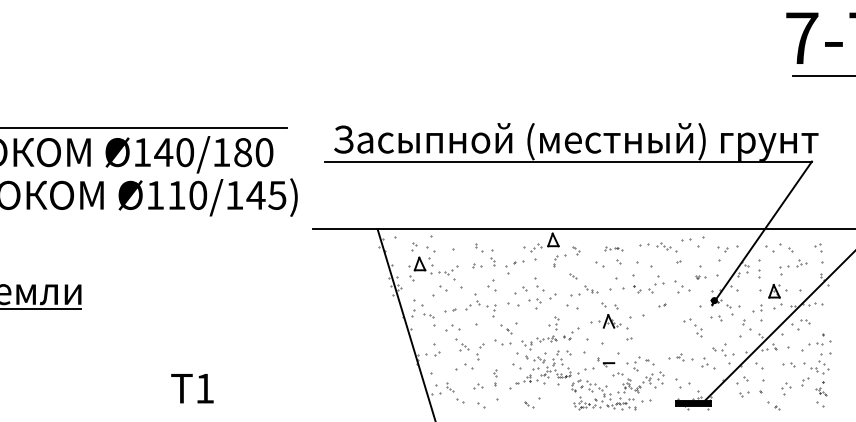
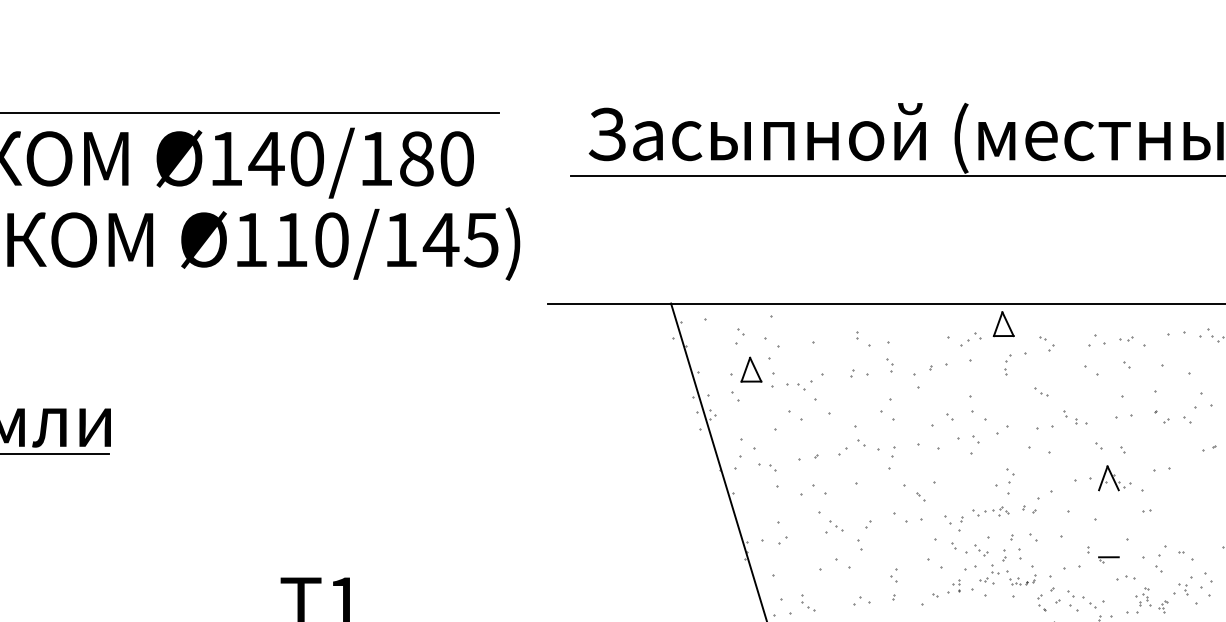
part: (613, 248) -> (1117, 340), size x1.67
part: (617, 288) -> (1124, 416), size x0.62
part: (637, 316) -> (1162, 469), size x0.62

